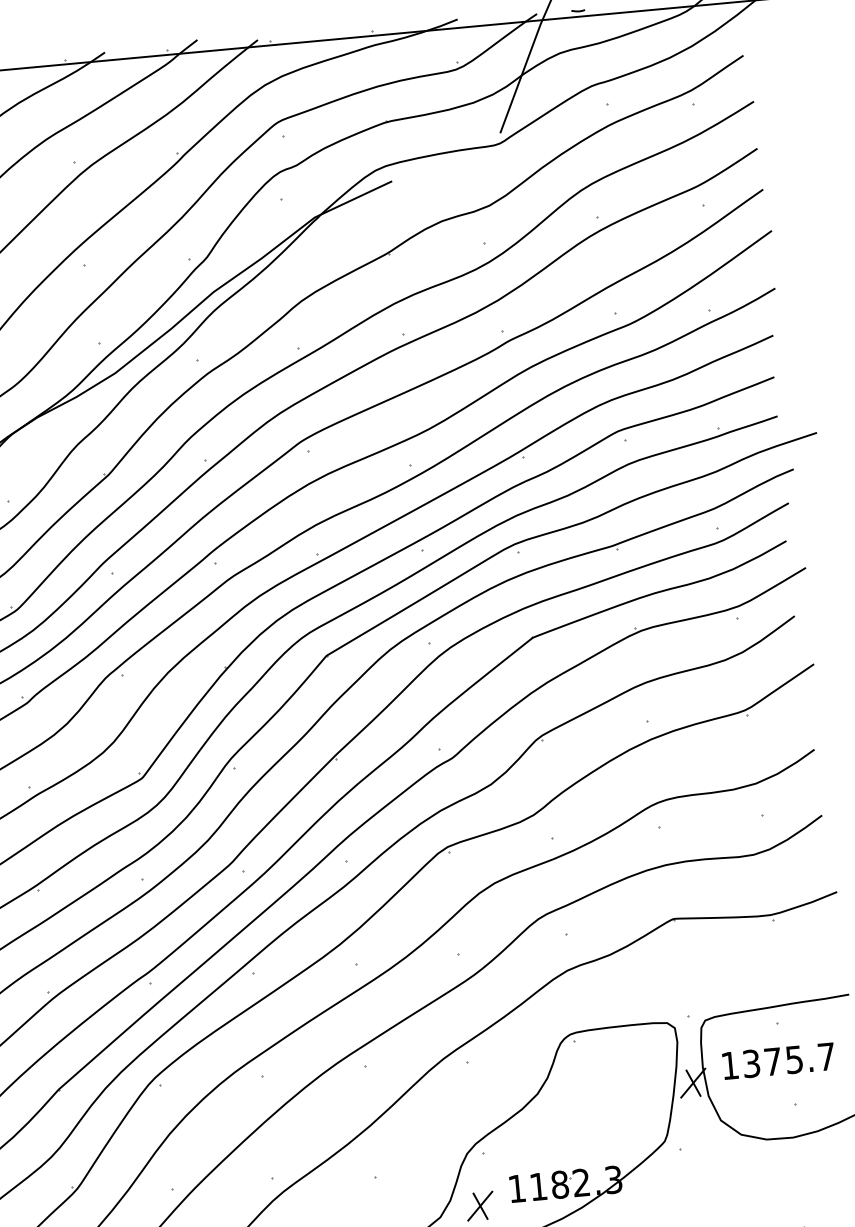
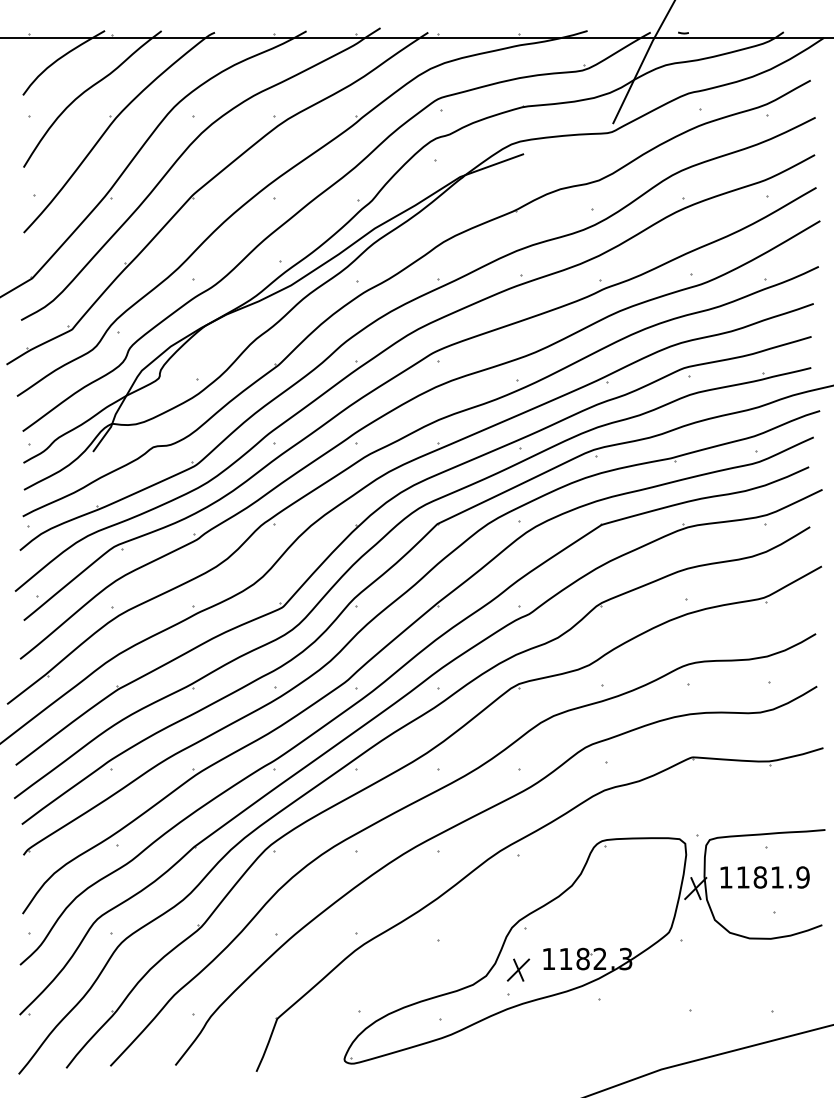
text: (788, 1060) -> (772, 877), 1375.7 -> 1181.9

